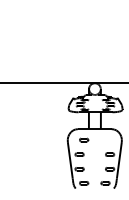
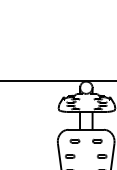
part: (105, 139) -> (97, 140), added

